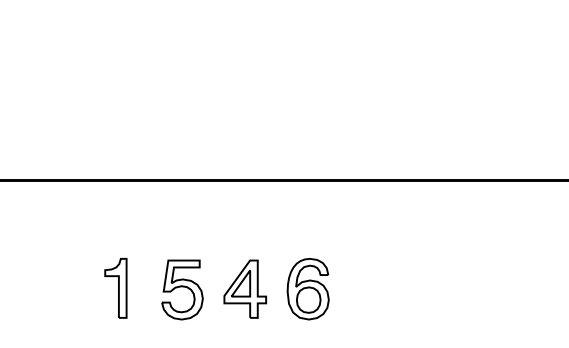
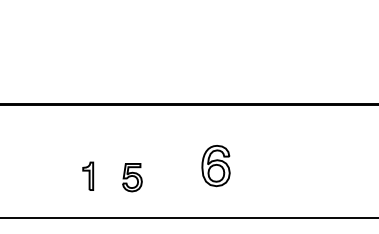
part: (116, 286) -> (88, 175), size x0.7
part: (244, 288) -> (173, 176), removed
part: (182, 289) -> (132, 177), size x0.7
part: (307, 289) -> (215, 166), moved

